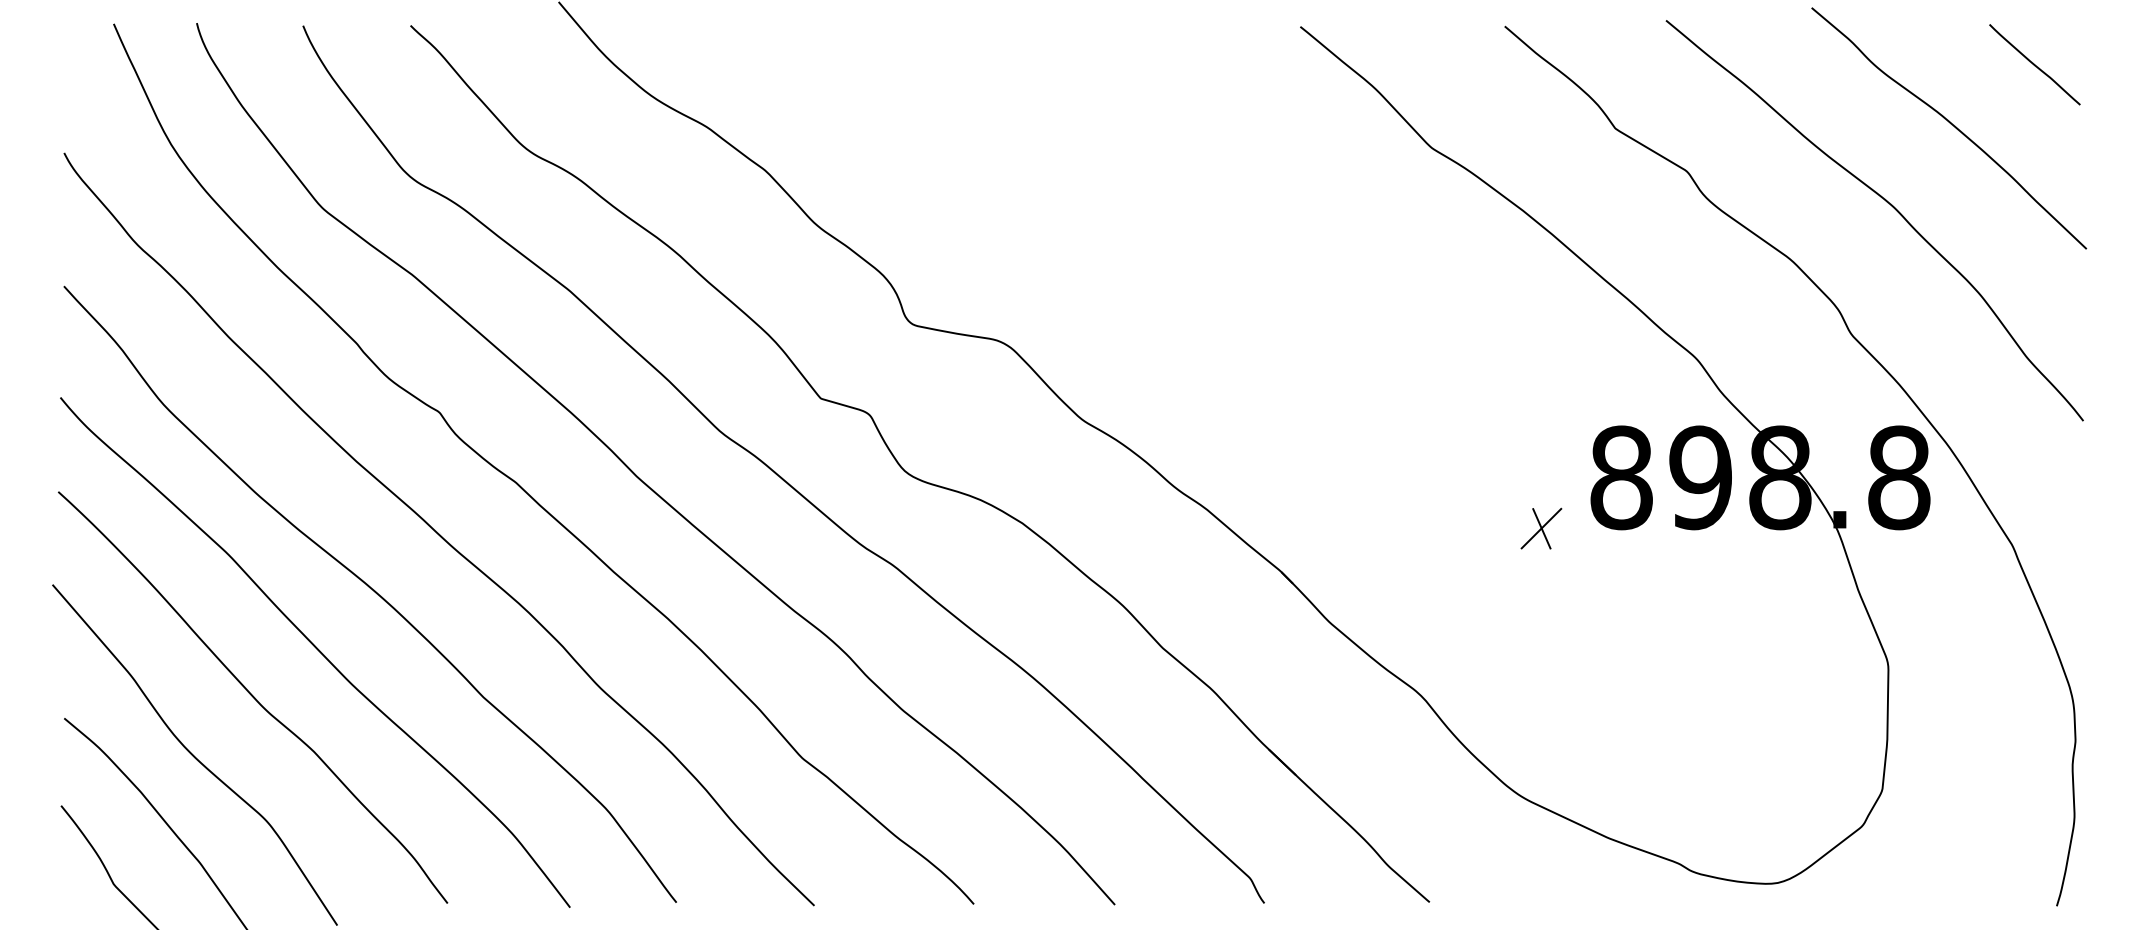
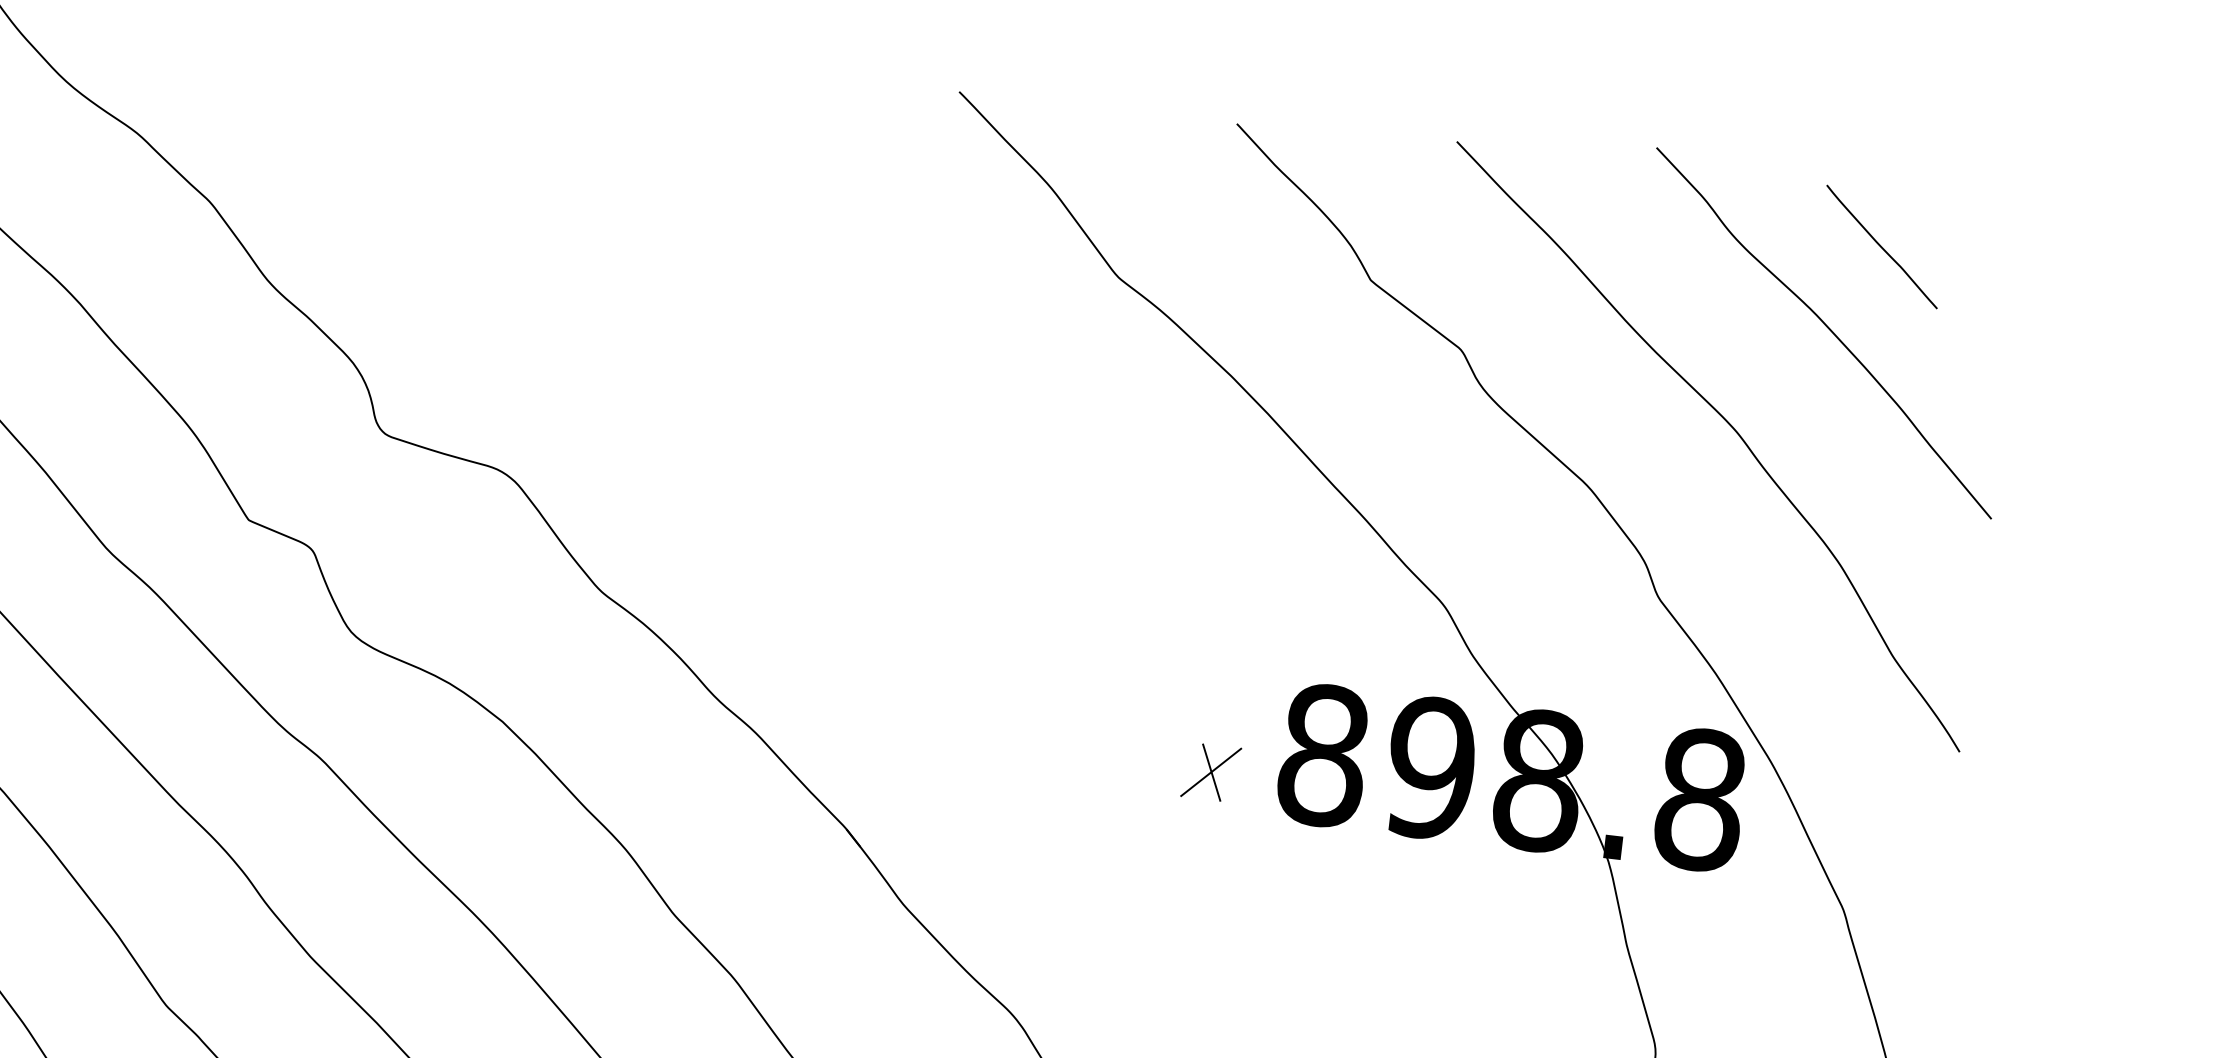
line: (2034, 64) -> (1881, 246), moved
part: (1541, 528) -> (1211, 772), moved

